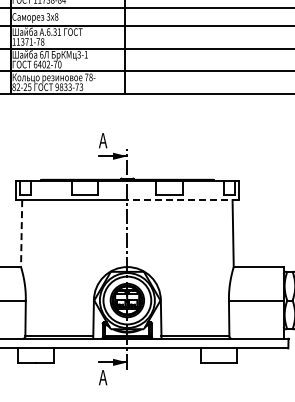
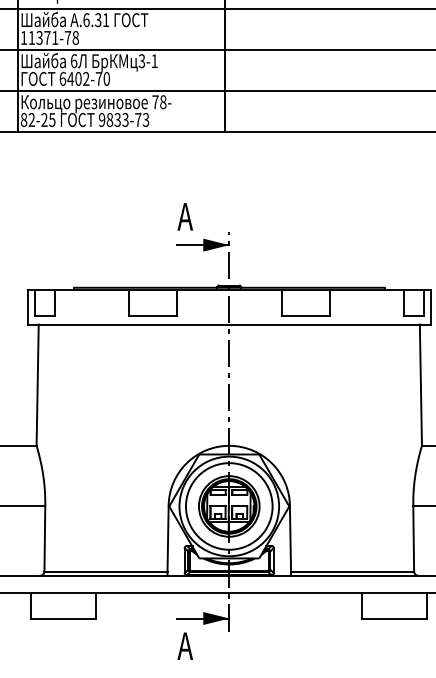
line: (182, 200) -> (329, 325), dashed -> solid
line: (21, 233) -> (37, 385), dashed -> solid

